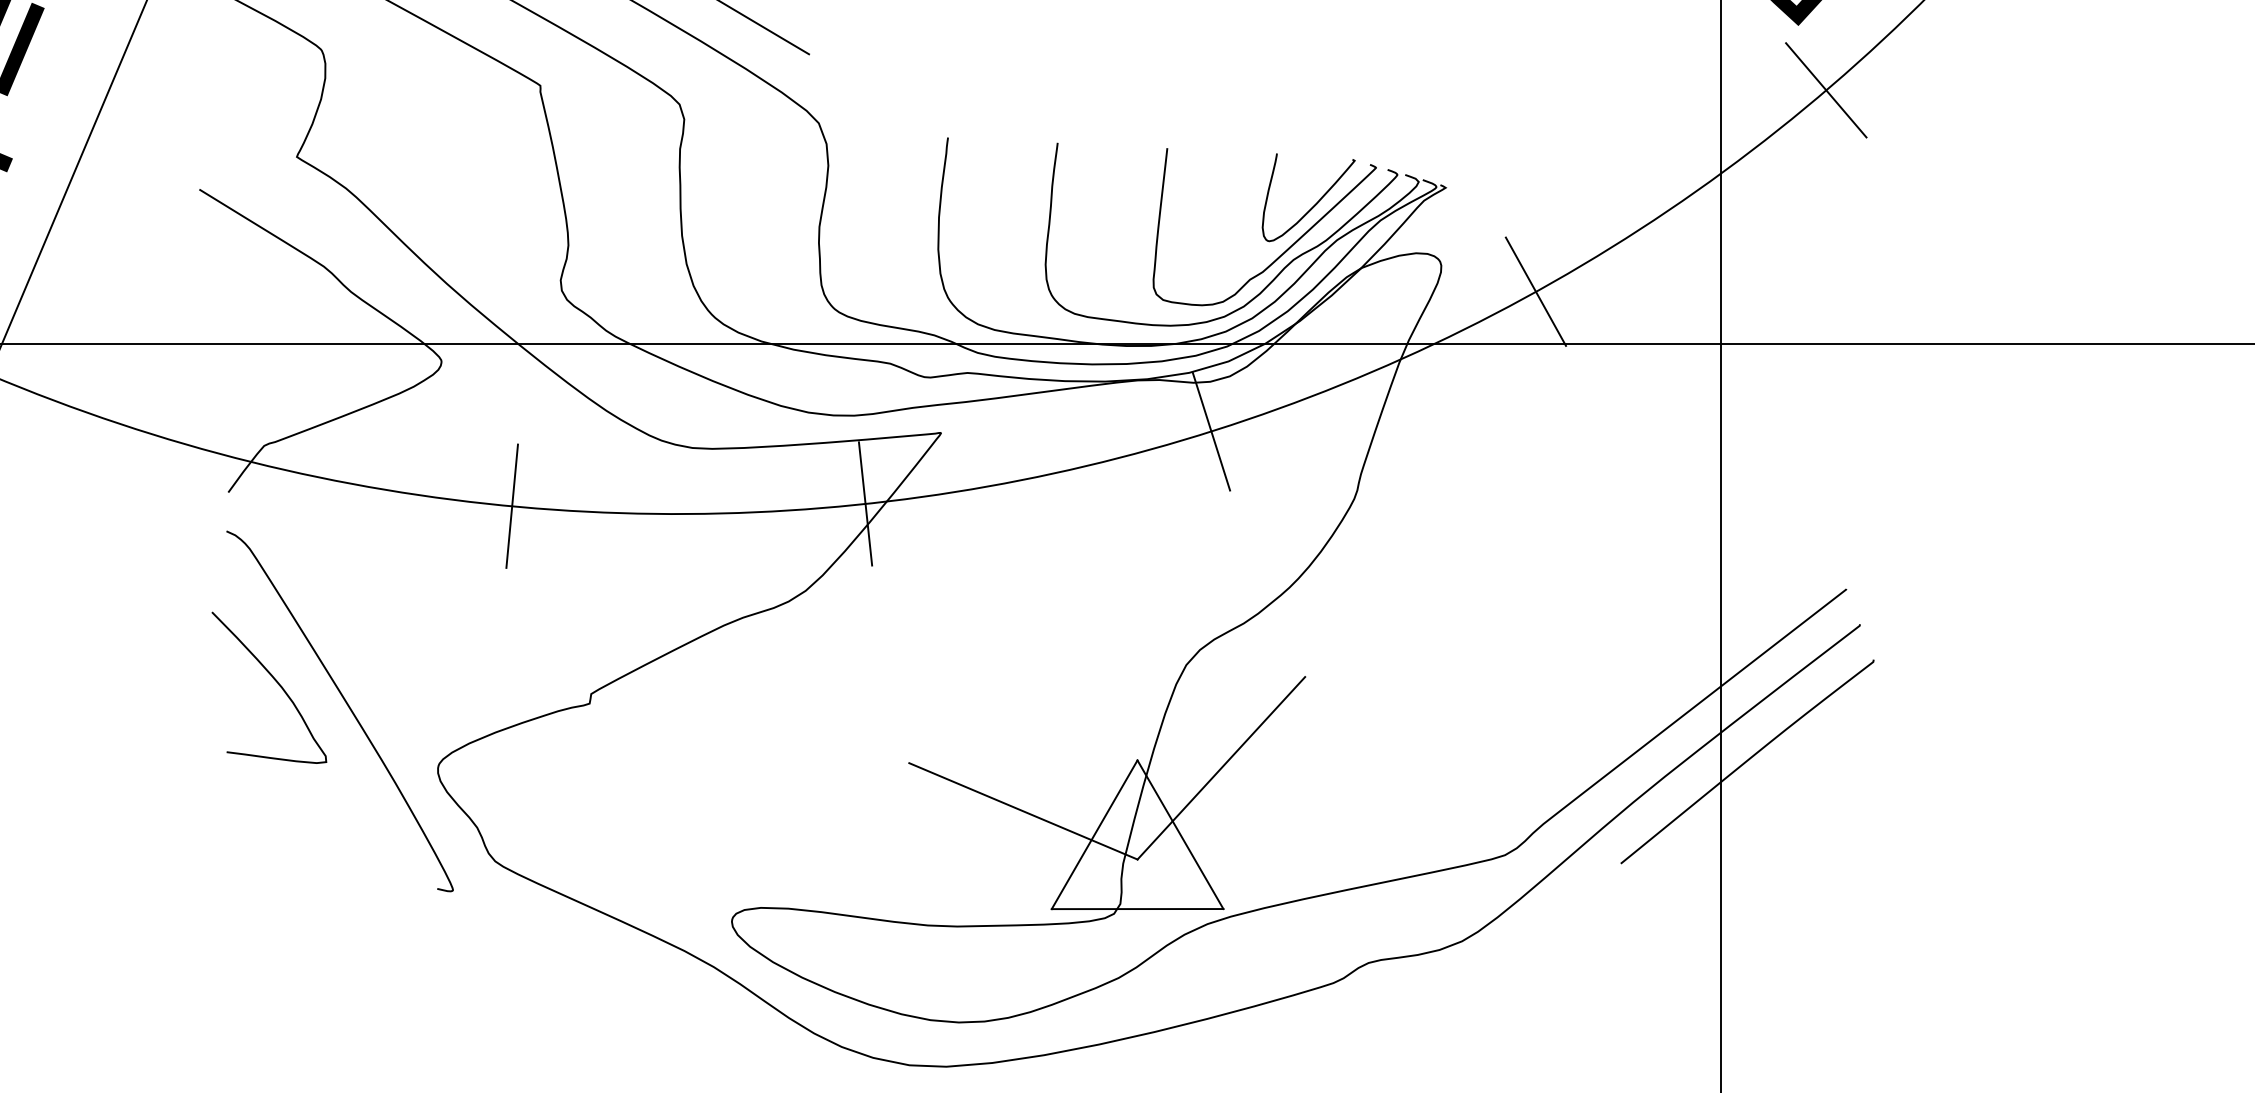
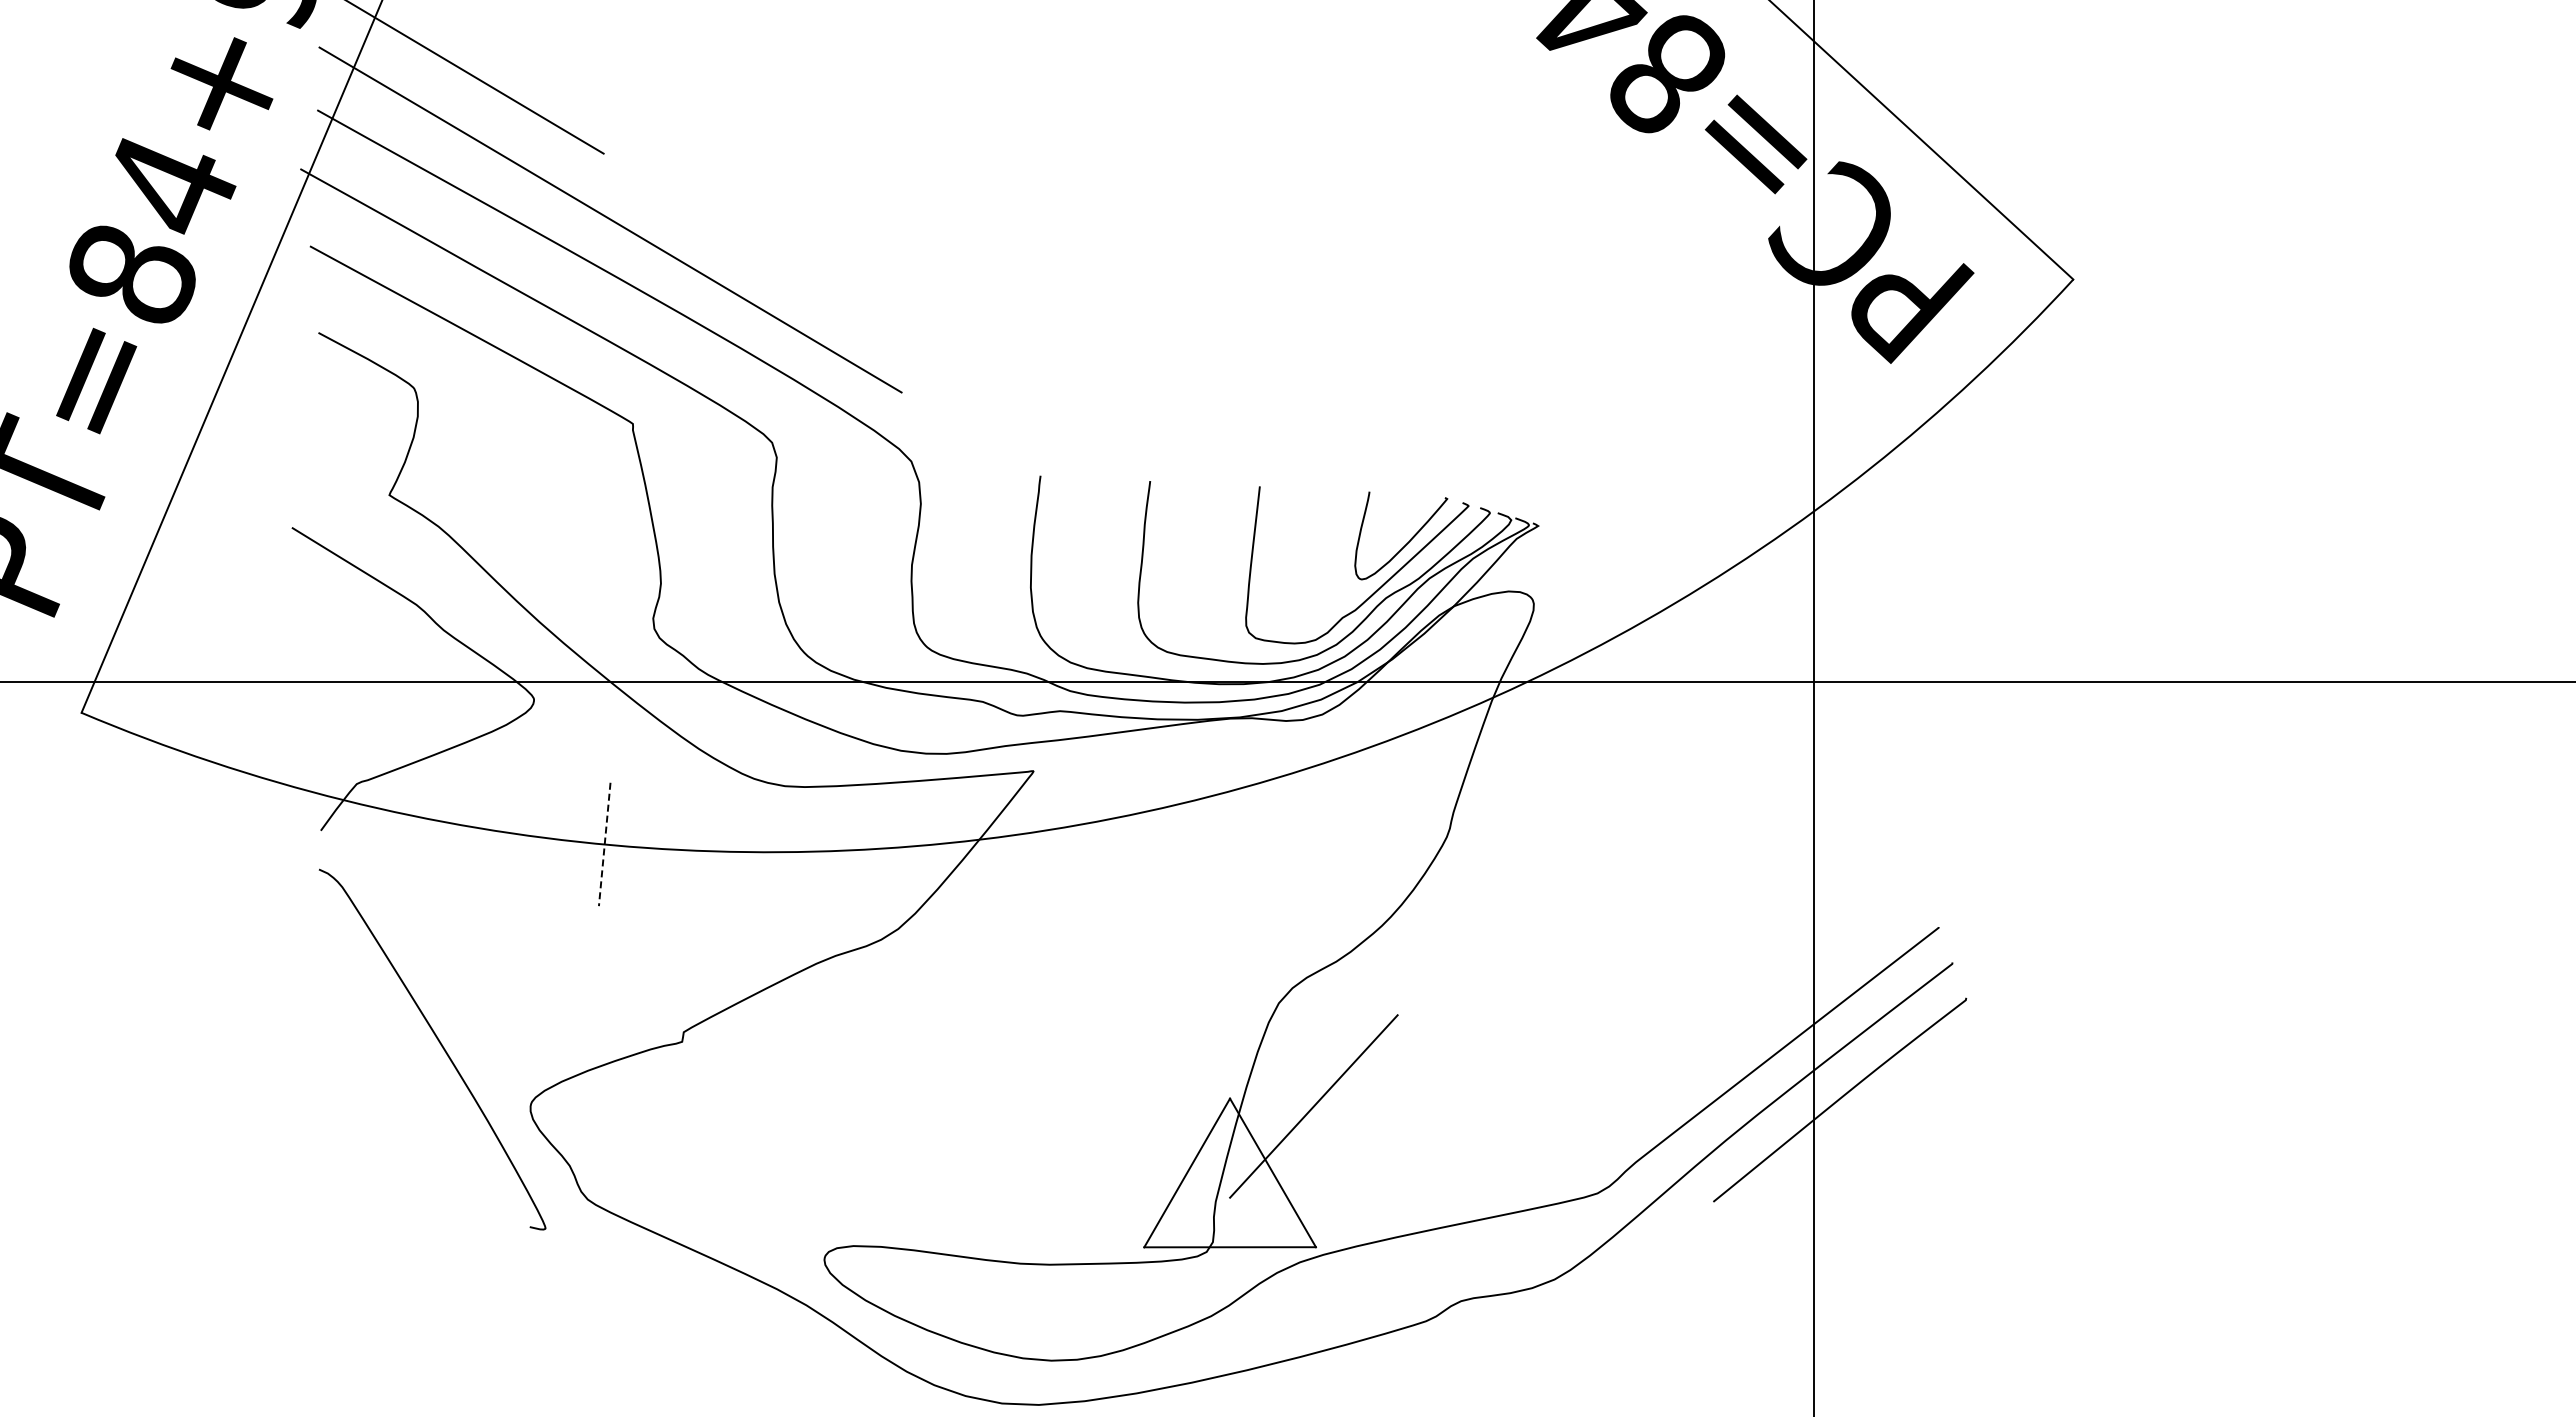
line: (1825, 90) -> (1918, 428), removed
line: (1535, 291) -> (1628, 629), removed
line: (1210, 431) -> (1303, 769), removed
line: (864, 503) -> (957, 841), removed
line: (511, 506) -> (604, 844), solid -> dashed
curve: (274, 681) -> (367, 1019), removed
line: (1022, 811) -> (1115, 1149), removed

